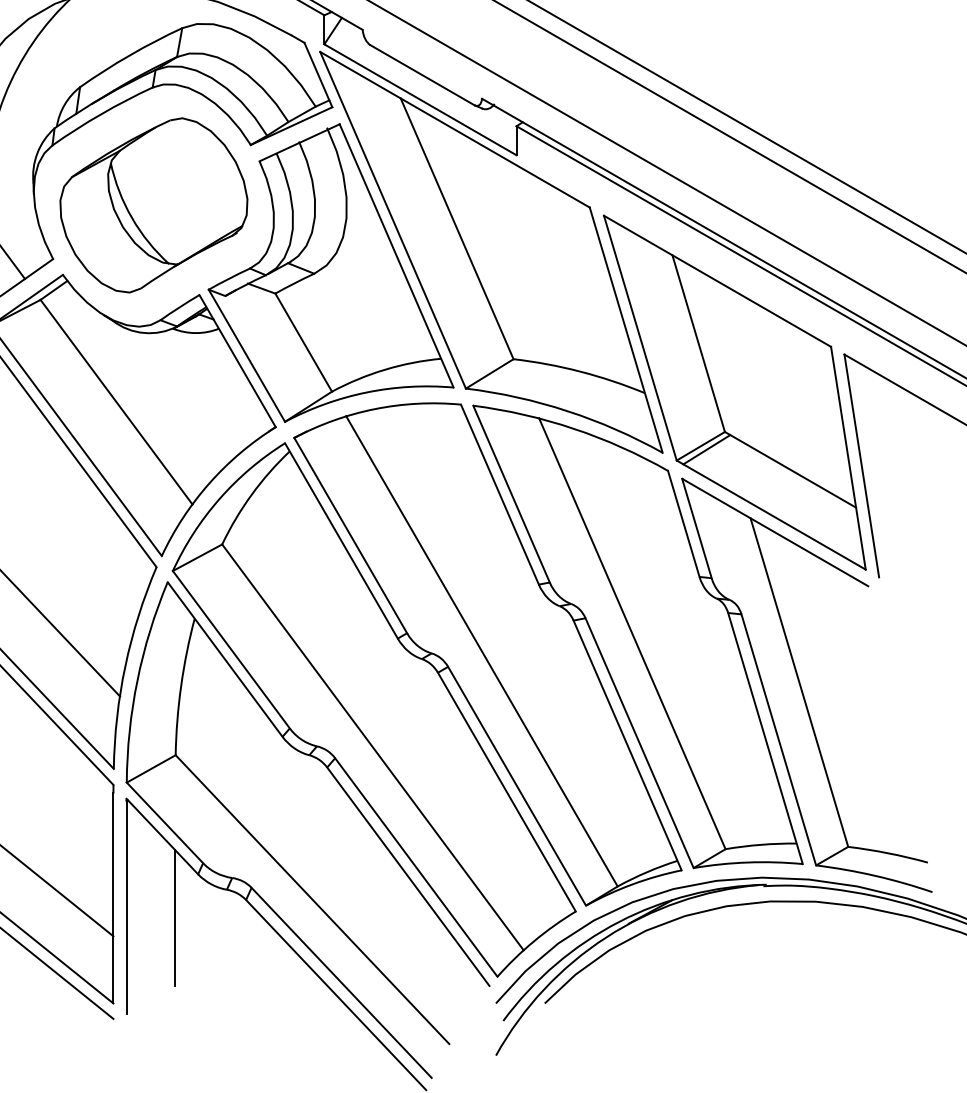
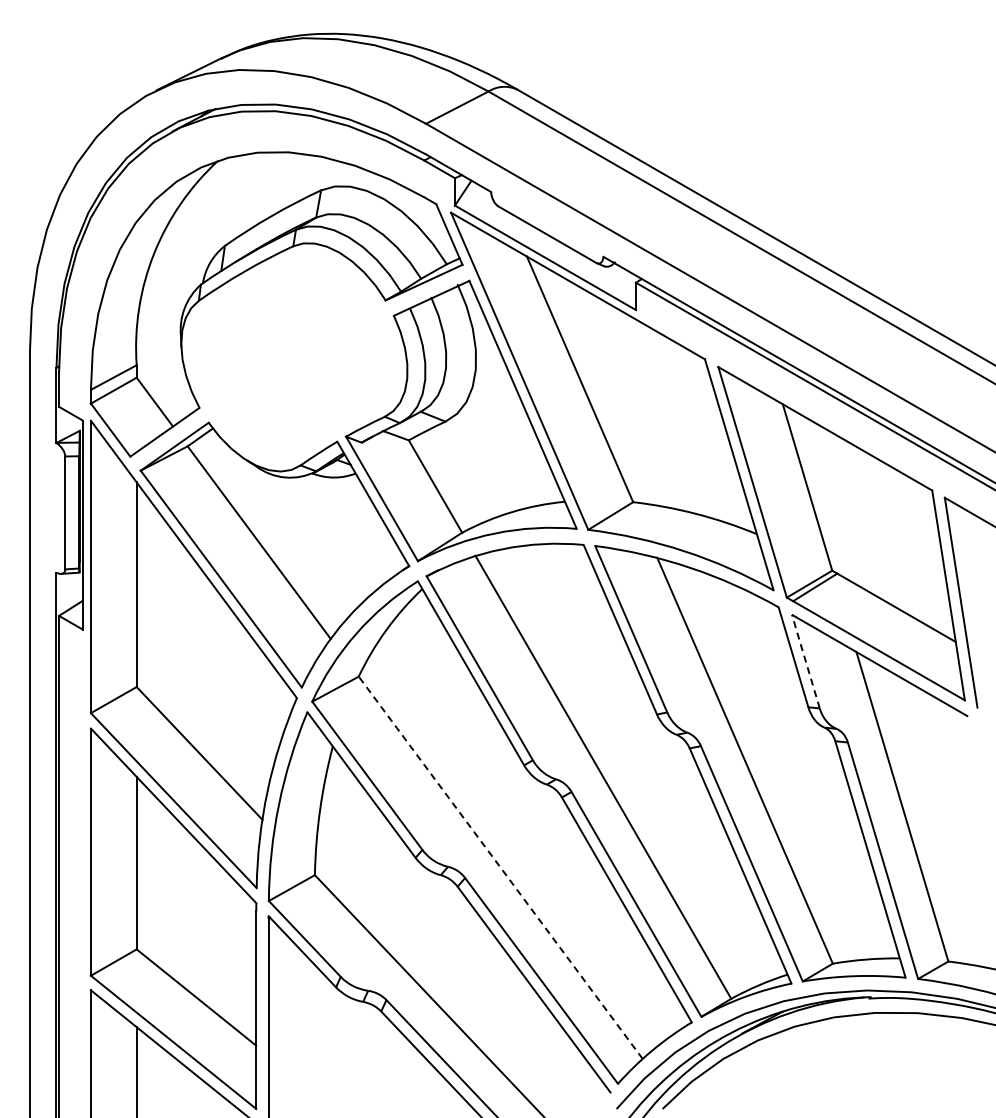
part: (153, 205) -> (294, 357), removed
line: (696, 528) -> (805, 661), solid -> dashed
line: (372, 747) -> (500, 867), solid -> dashed
line: (175, 918) -> (314, 1028), removed

